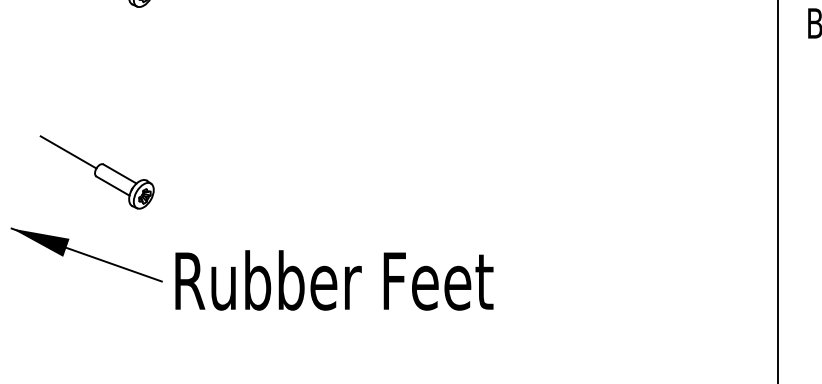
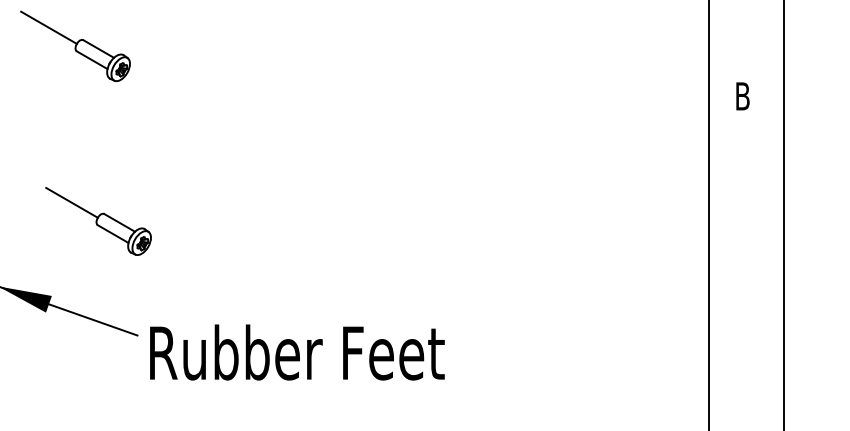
part: (97, 172) -> (98, 221), moved
text: (334, 280) -> (297, 352), moved

